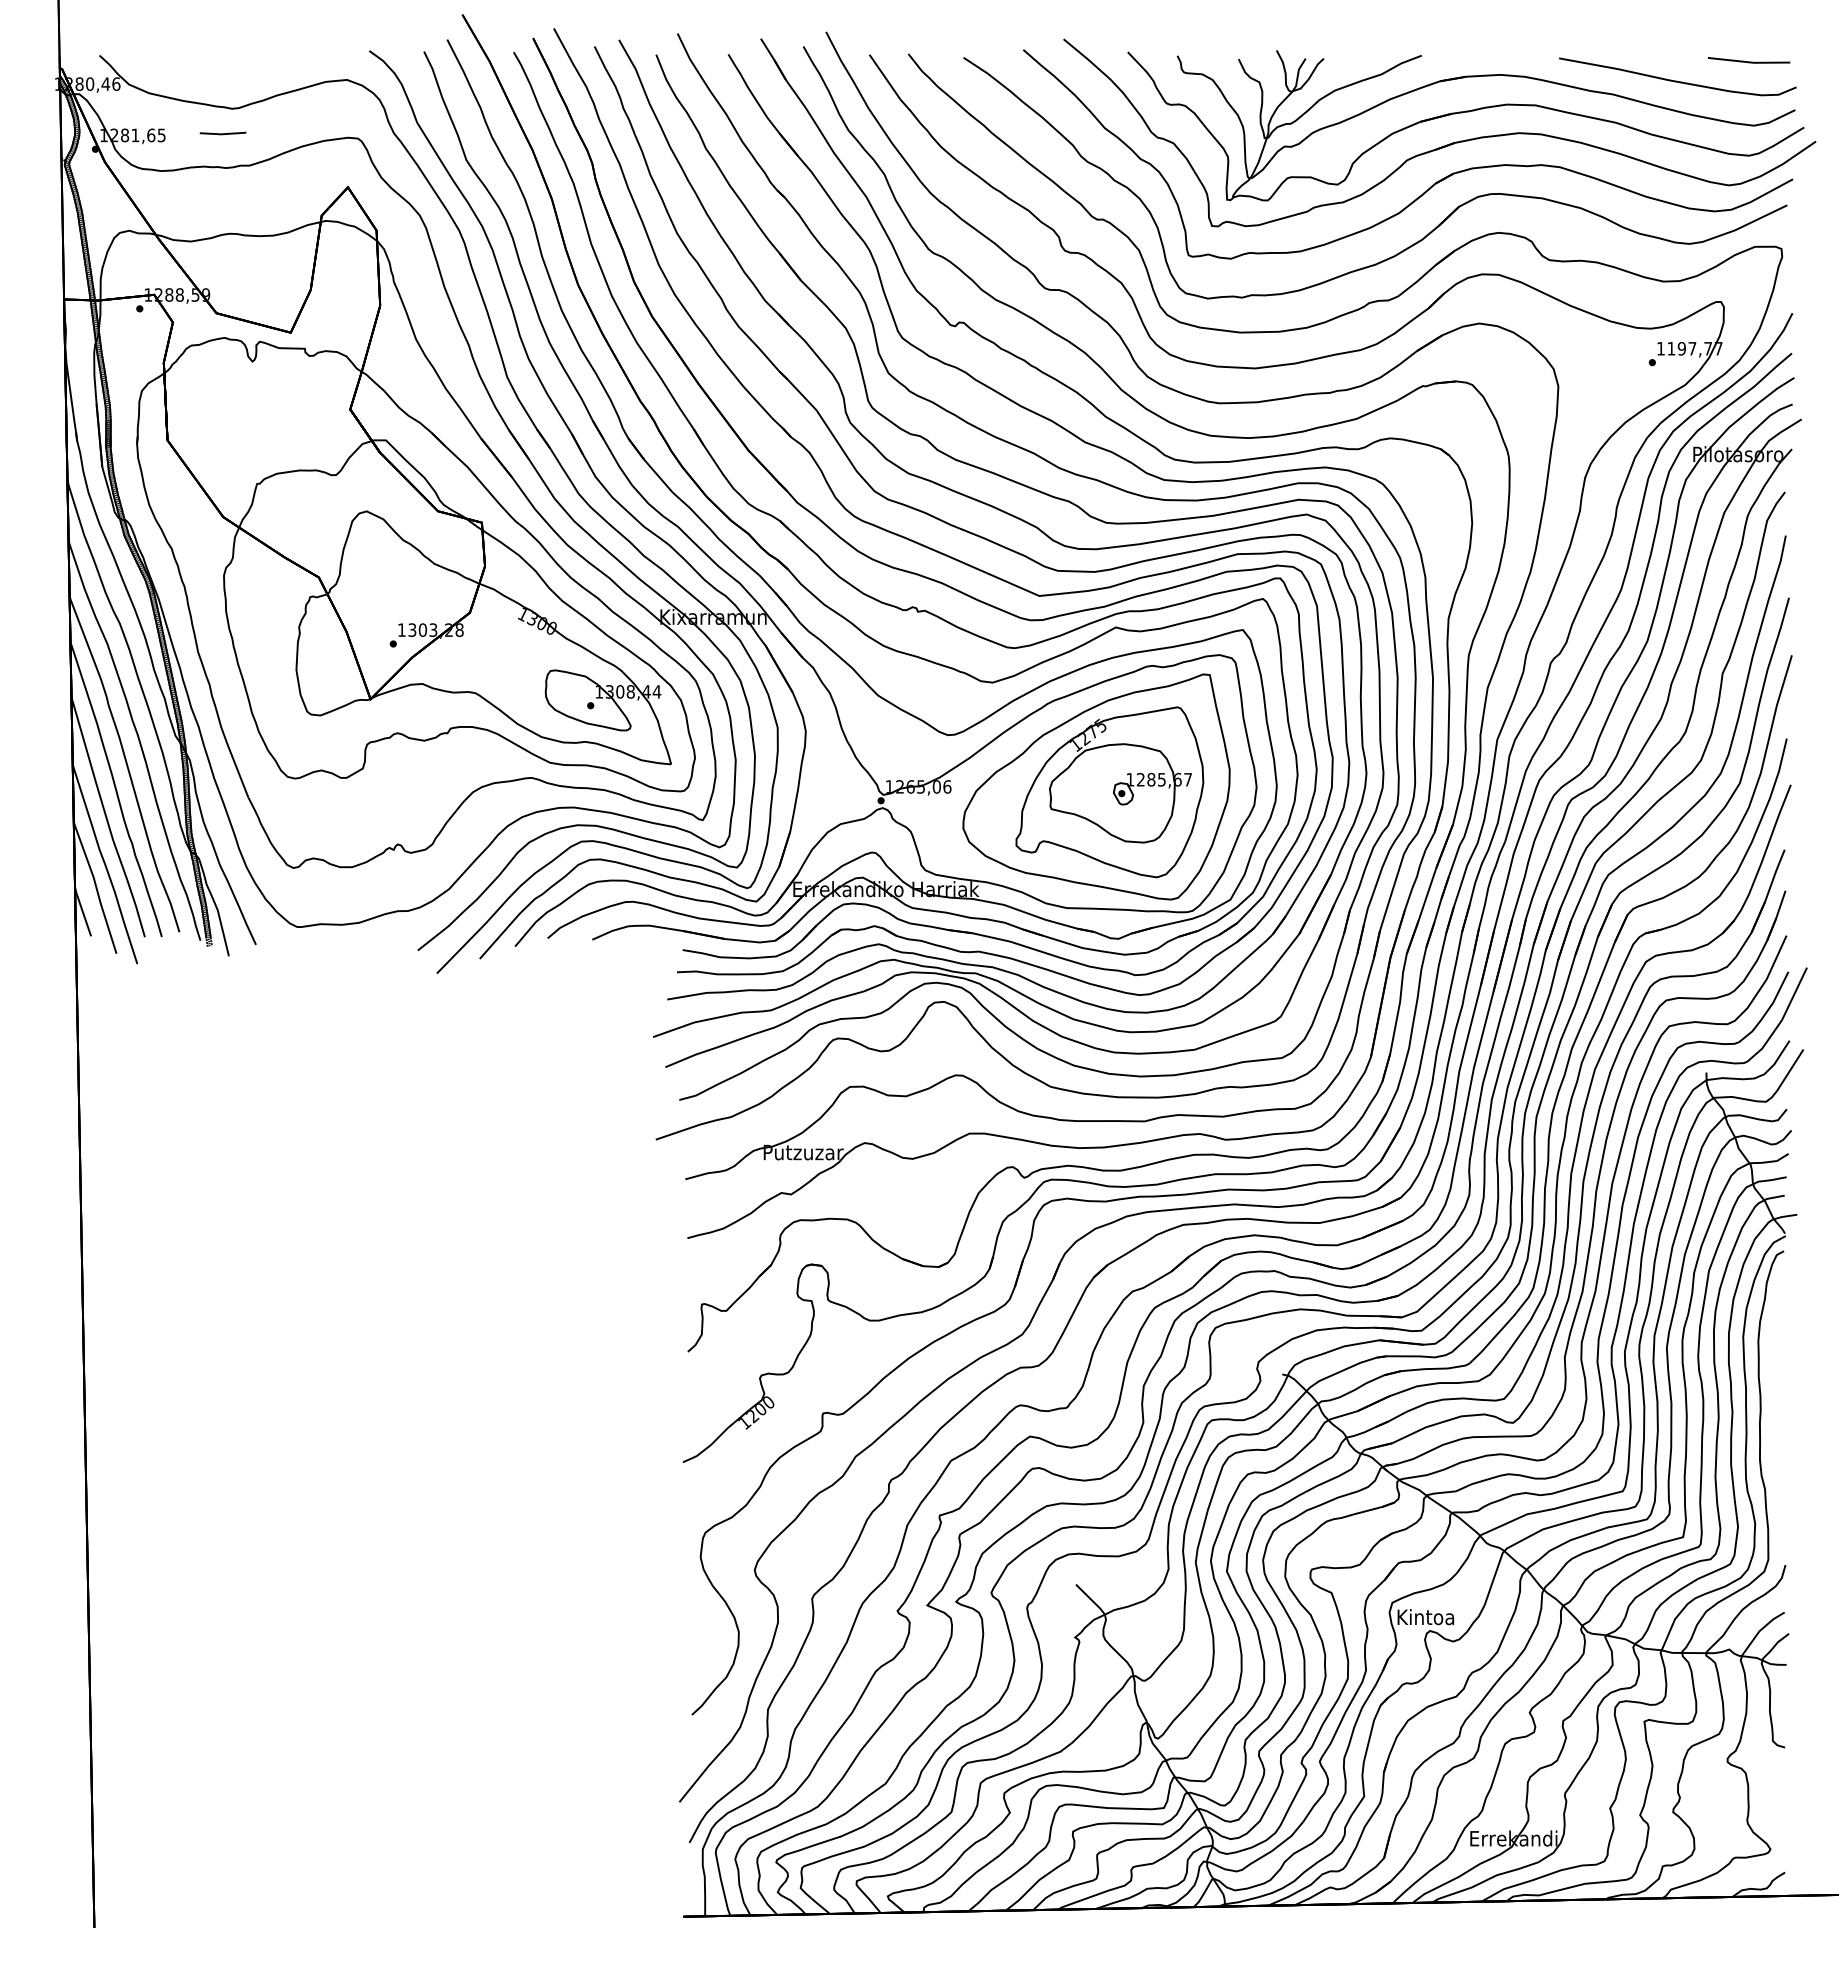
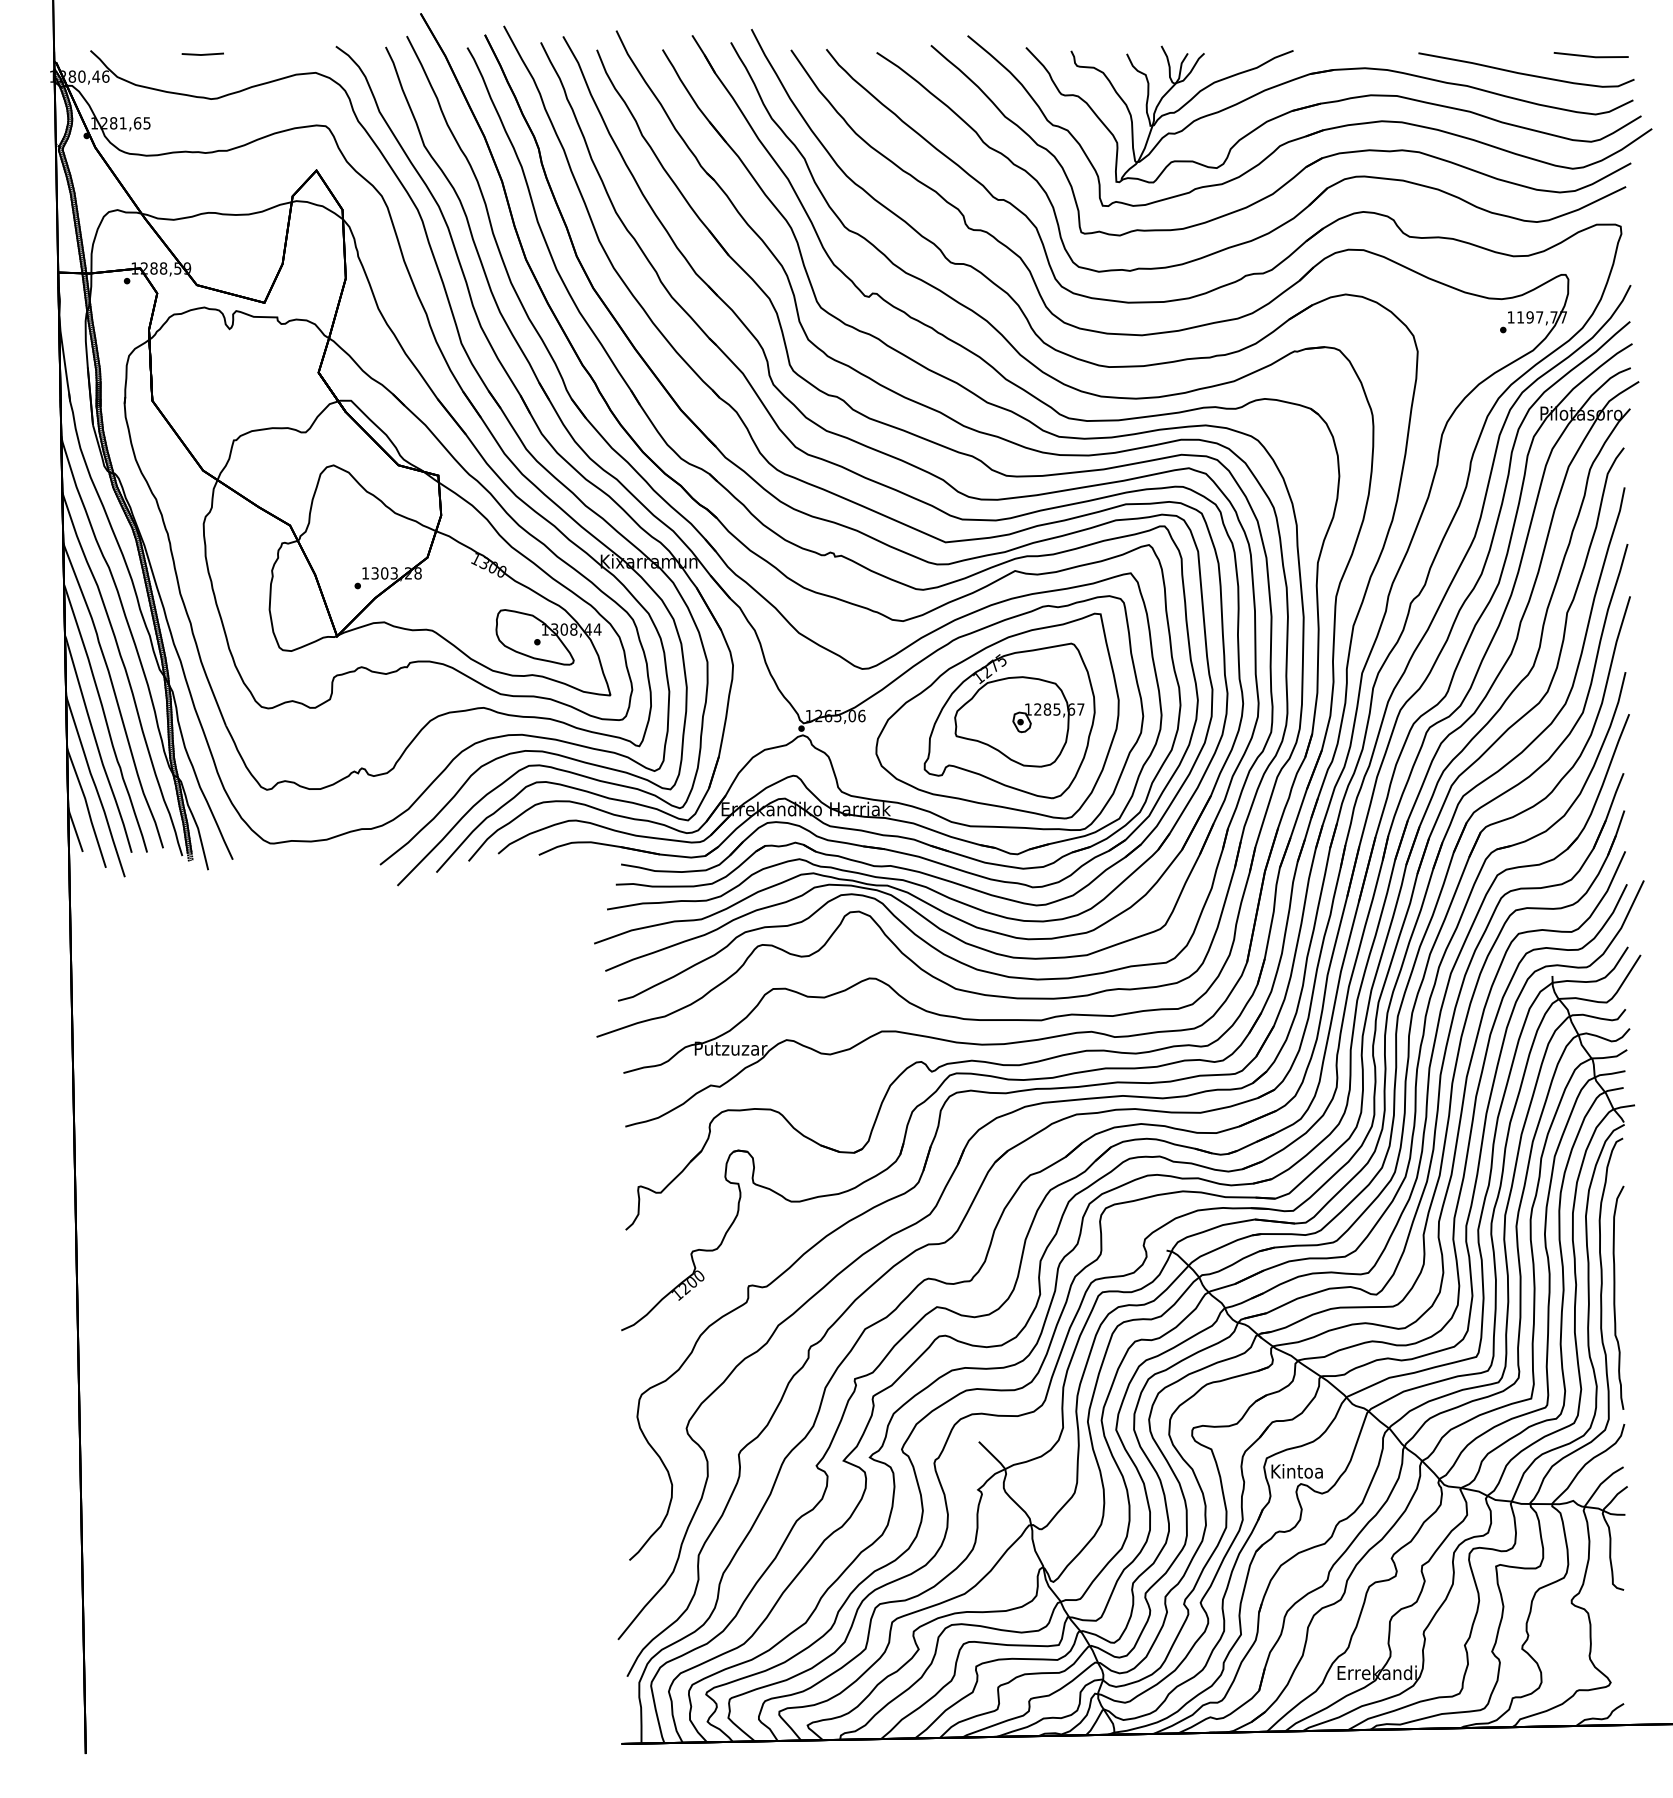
line: (222, 133) -> (202, 54), moved
curve: (1775, 1426) -> (1615, 1297), added

